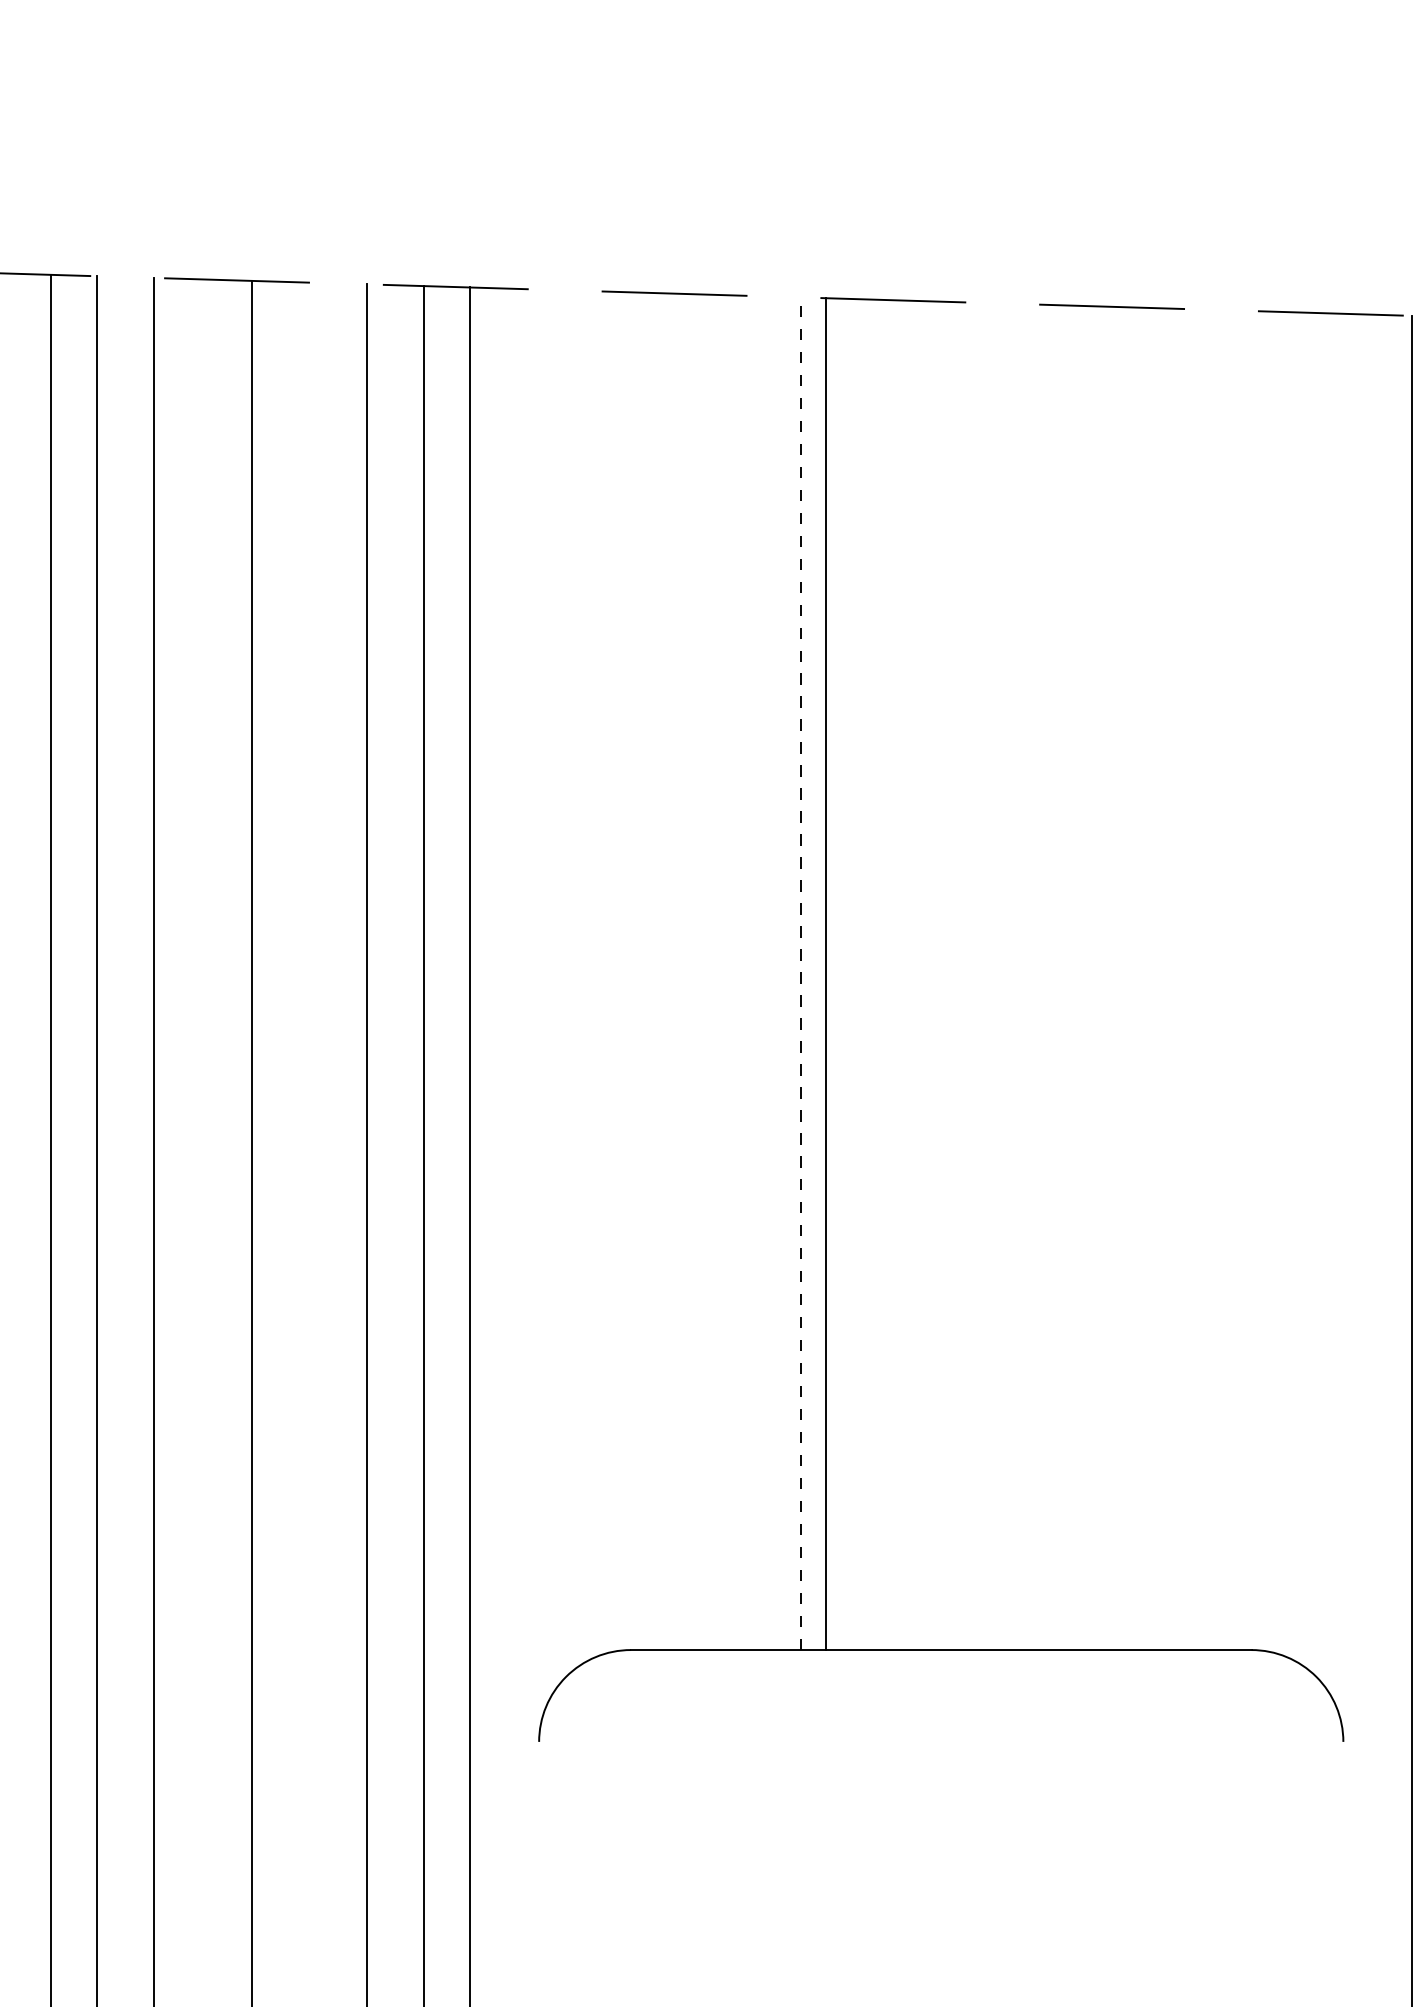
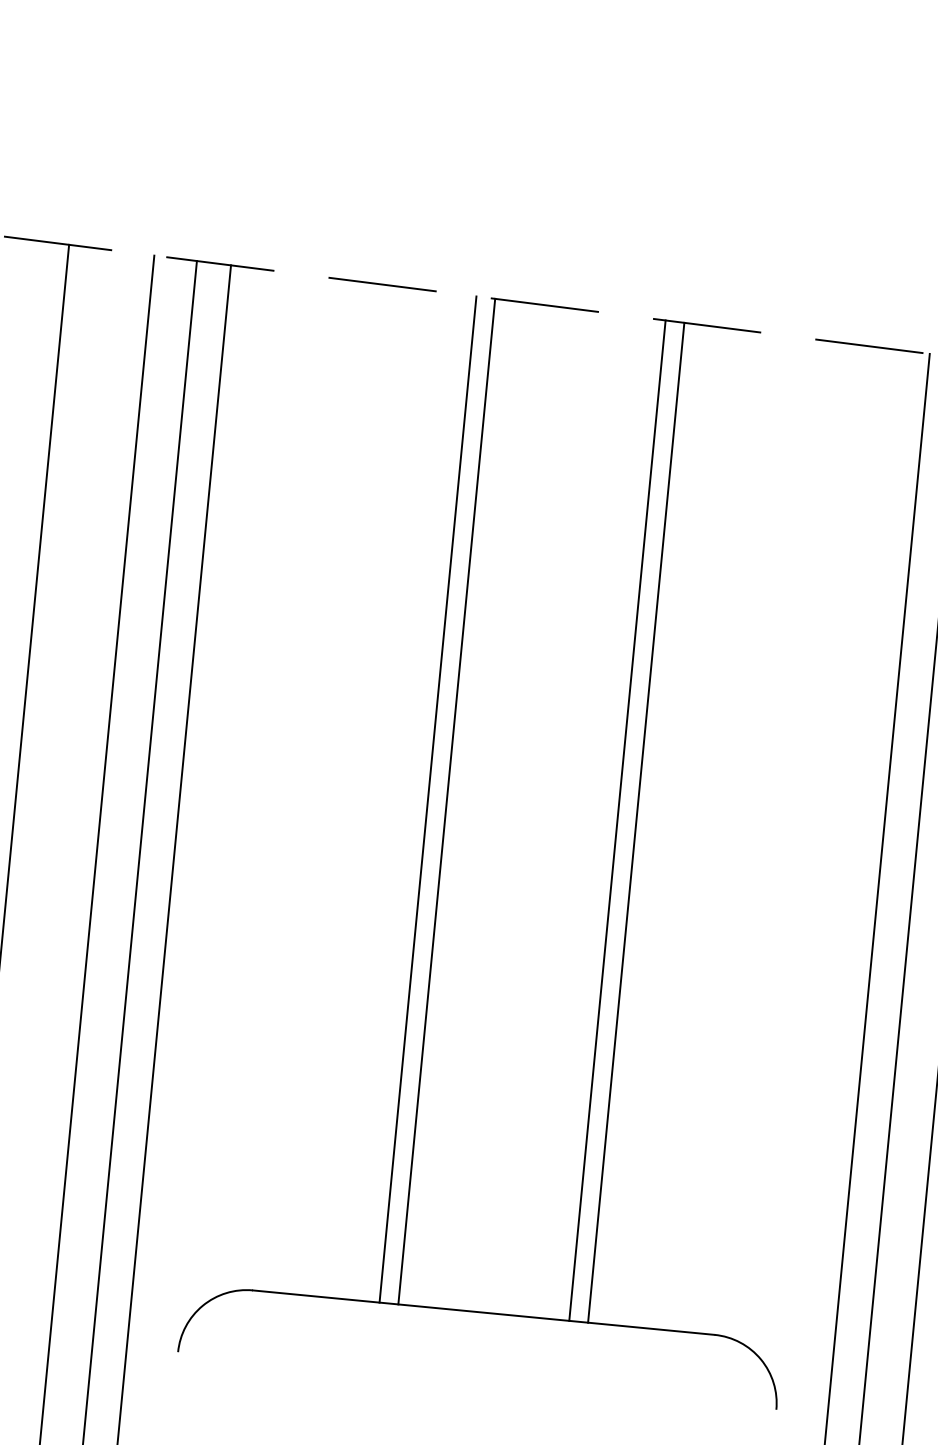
line: (801, 973) -> (428, 799), dashed -> solid
line: (1056, 977) -> (617, 820), added
line: (1081, 977) -> (636, 822), added

